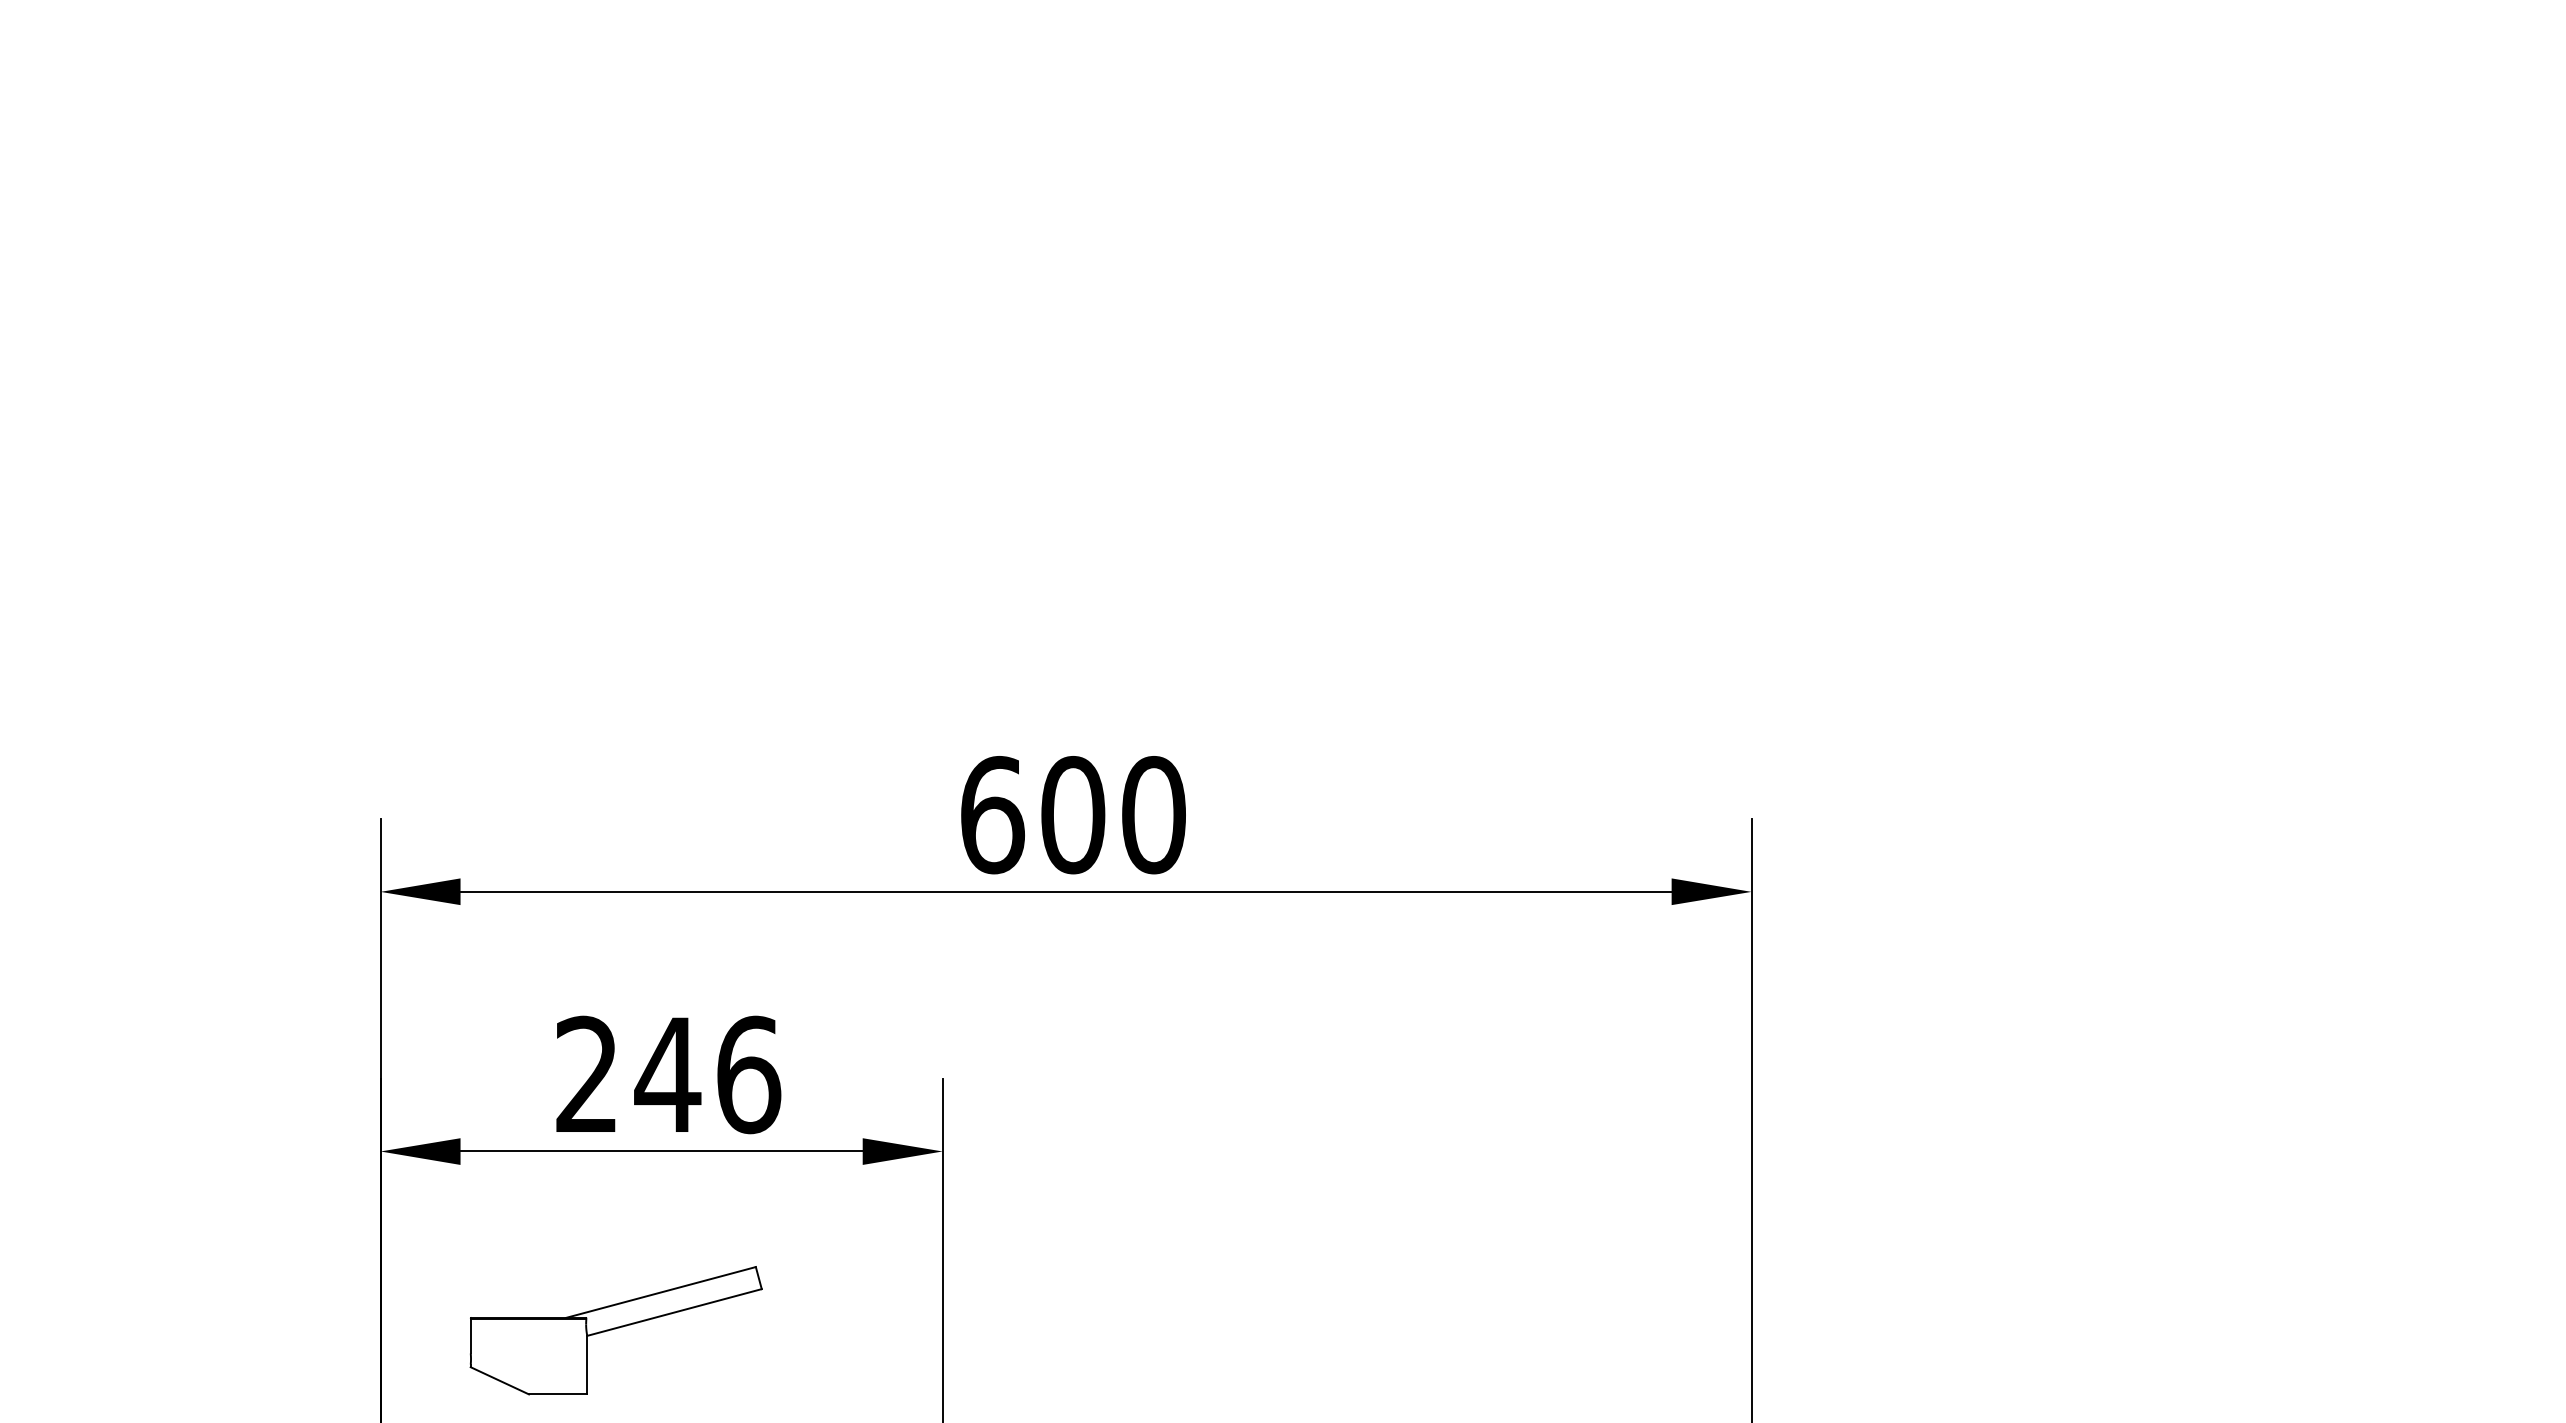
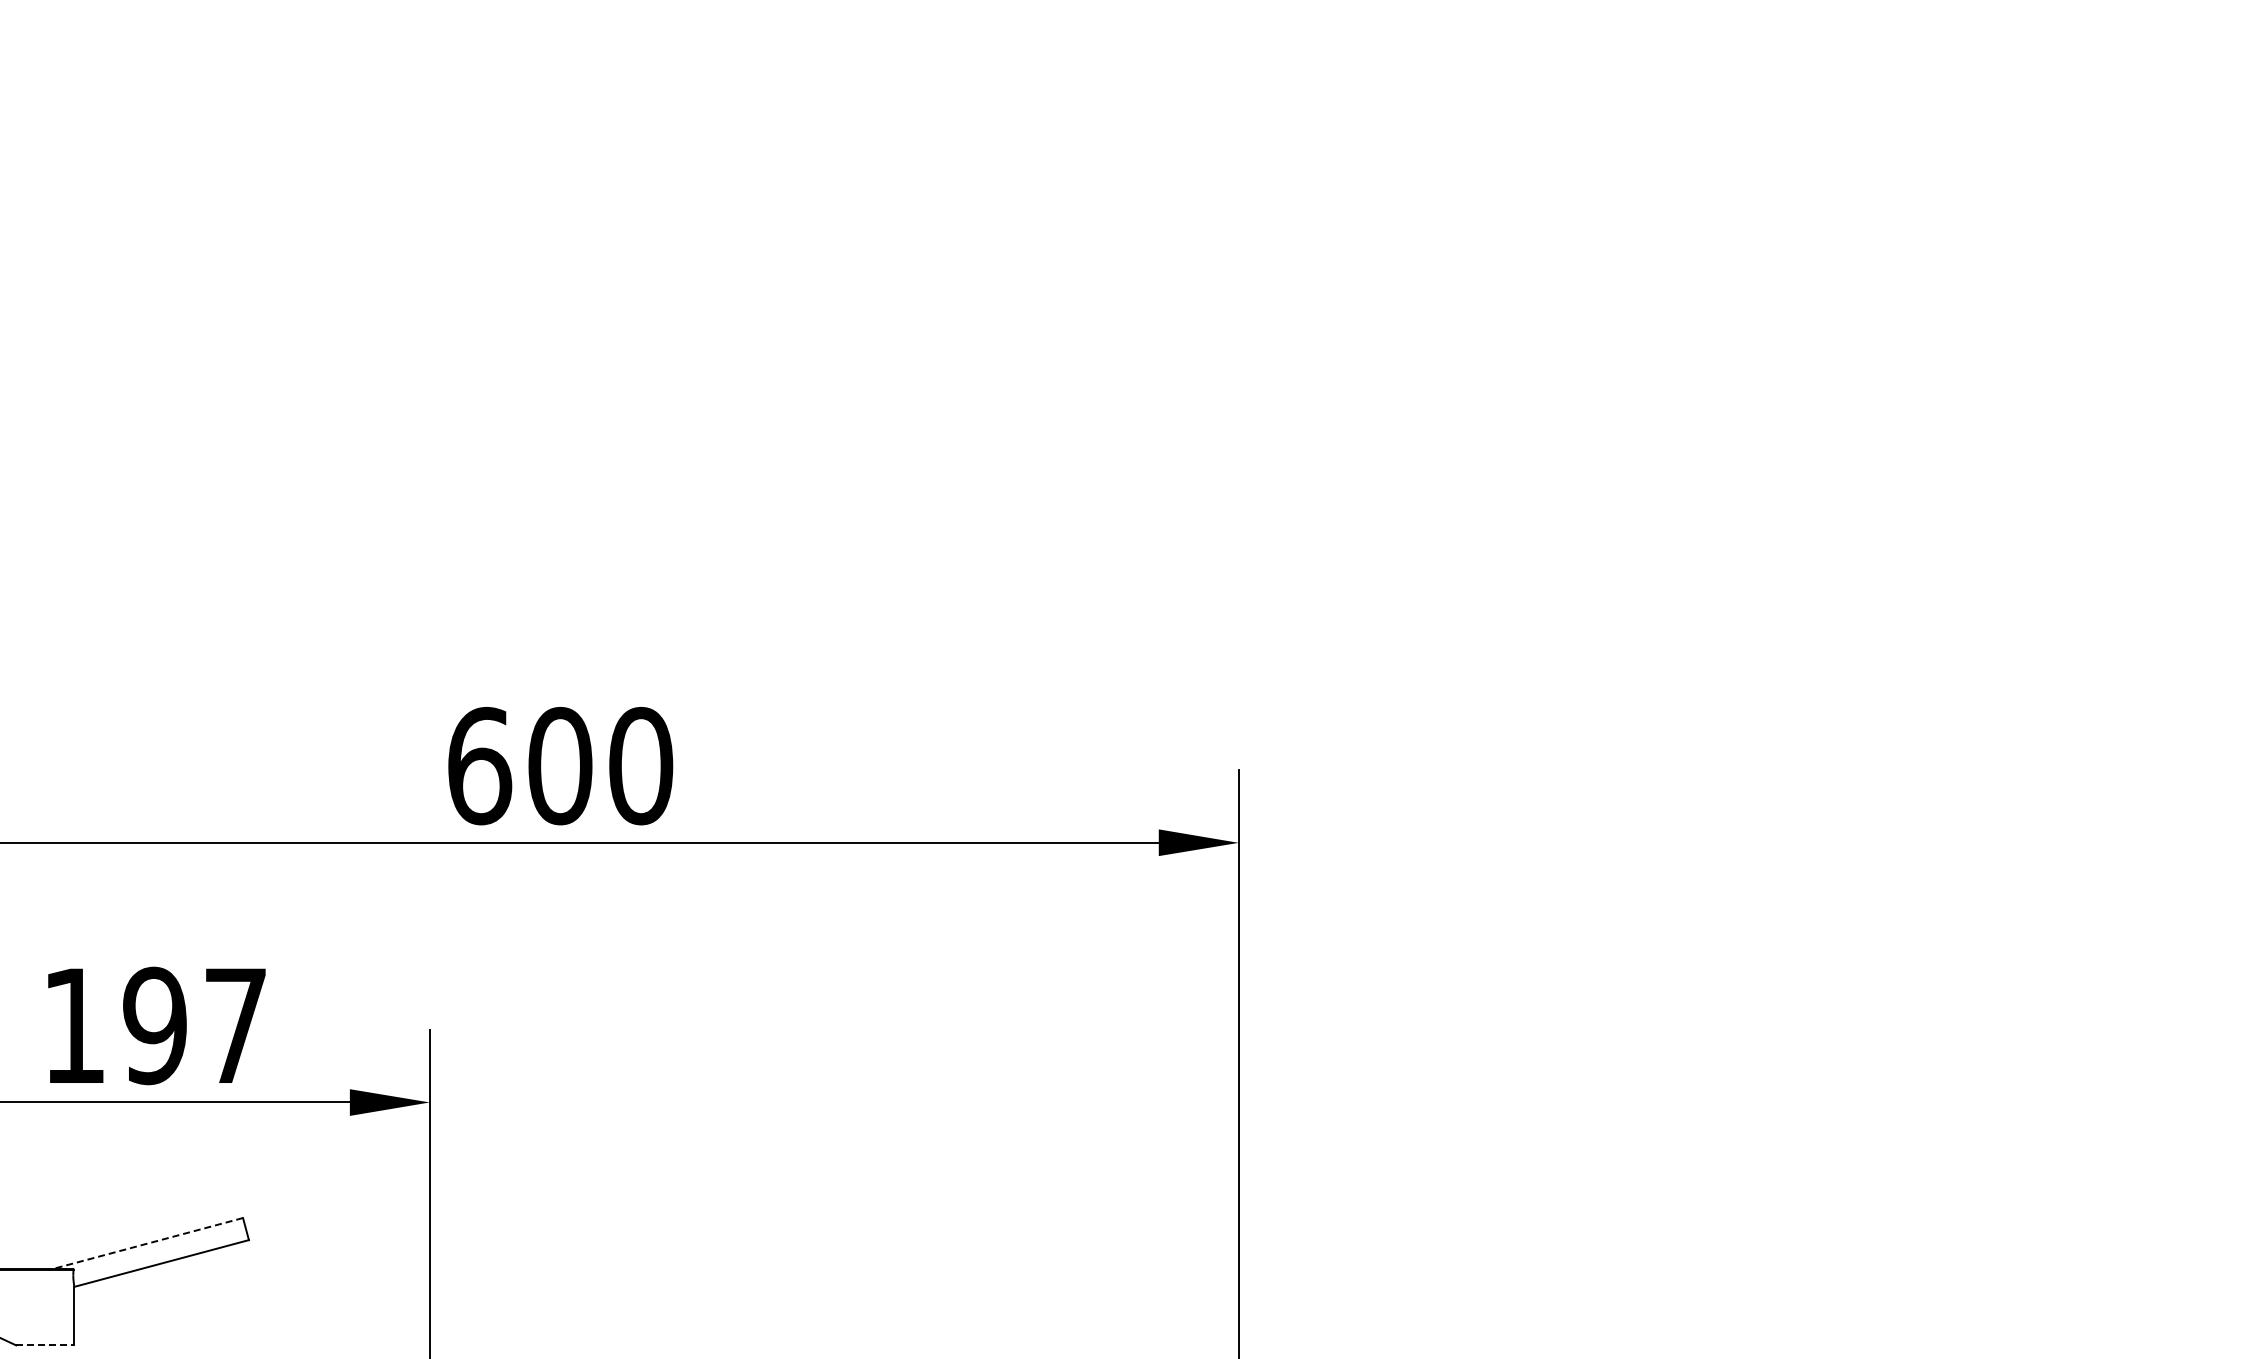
text: (668, 1074) -> (155, 1025), 246 -> 197
line: (660, 1292) -> (147, 1243), solid -> dashed
line: (558, 1394) -> (45, 1345), solid -> dashed

